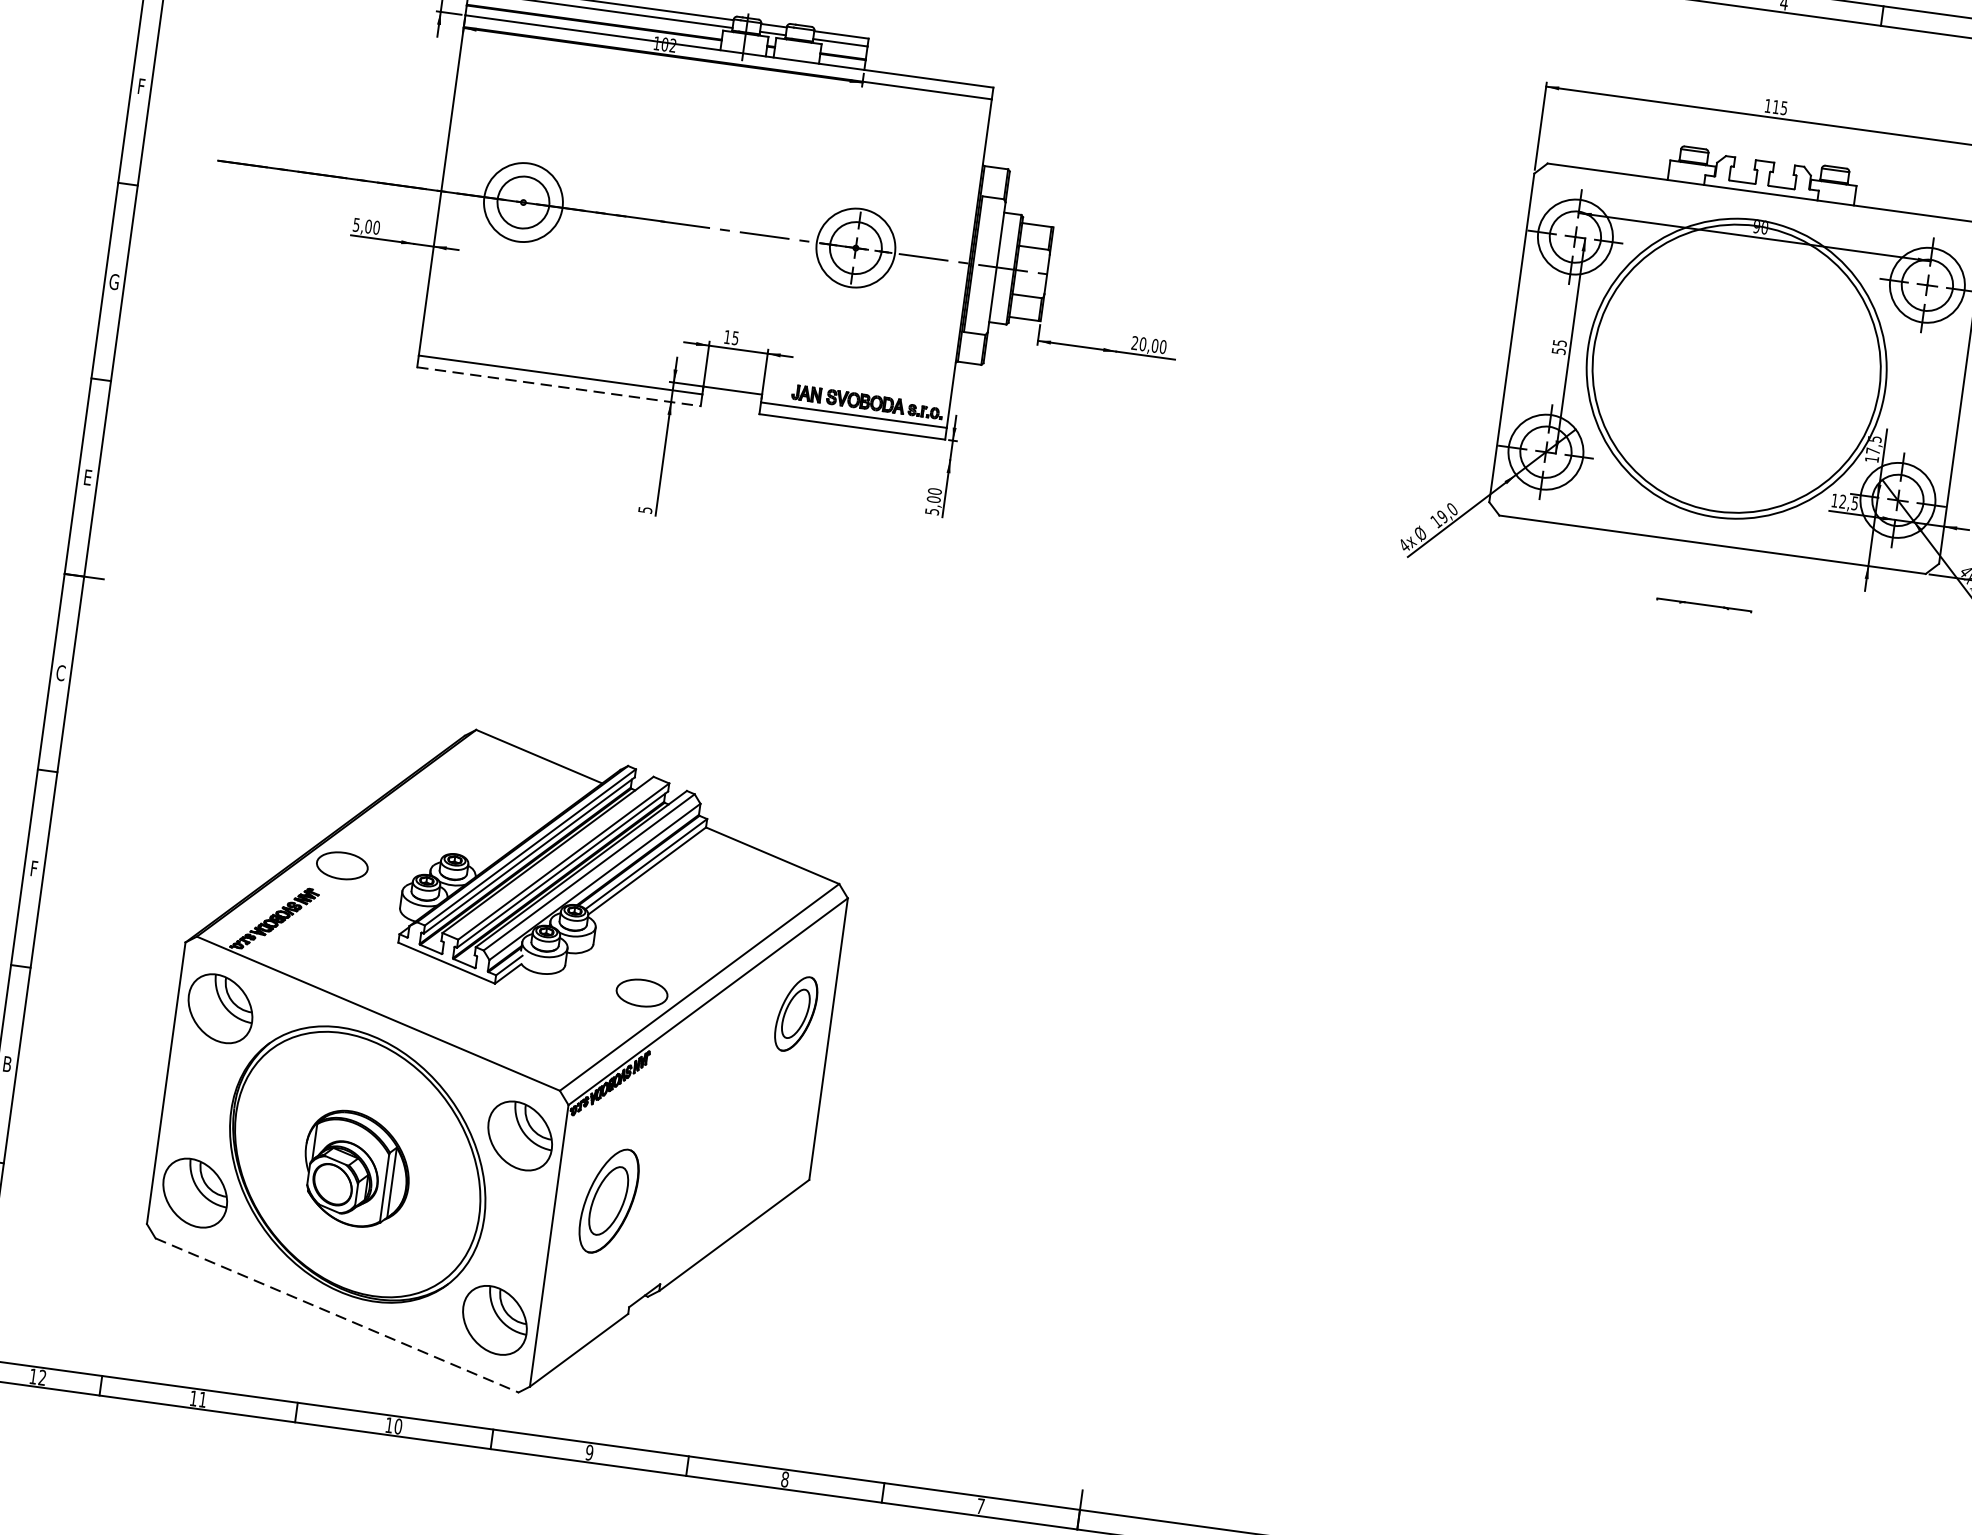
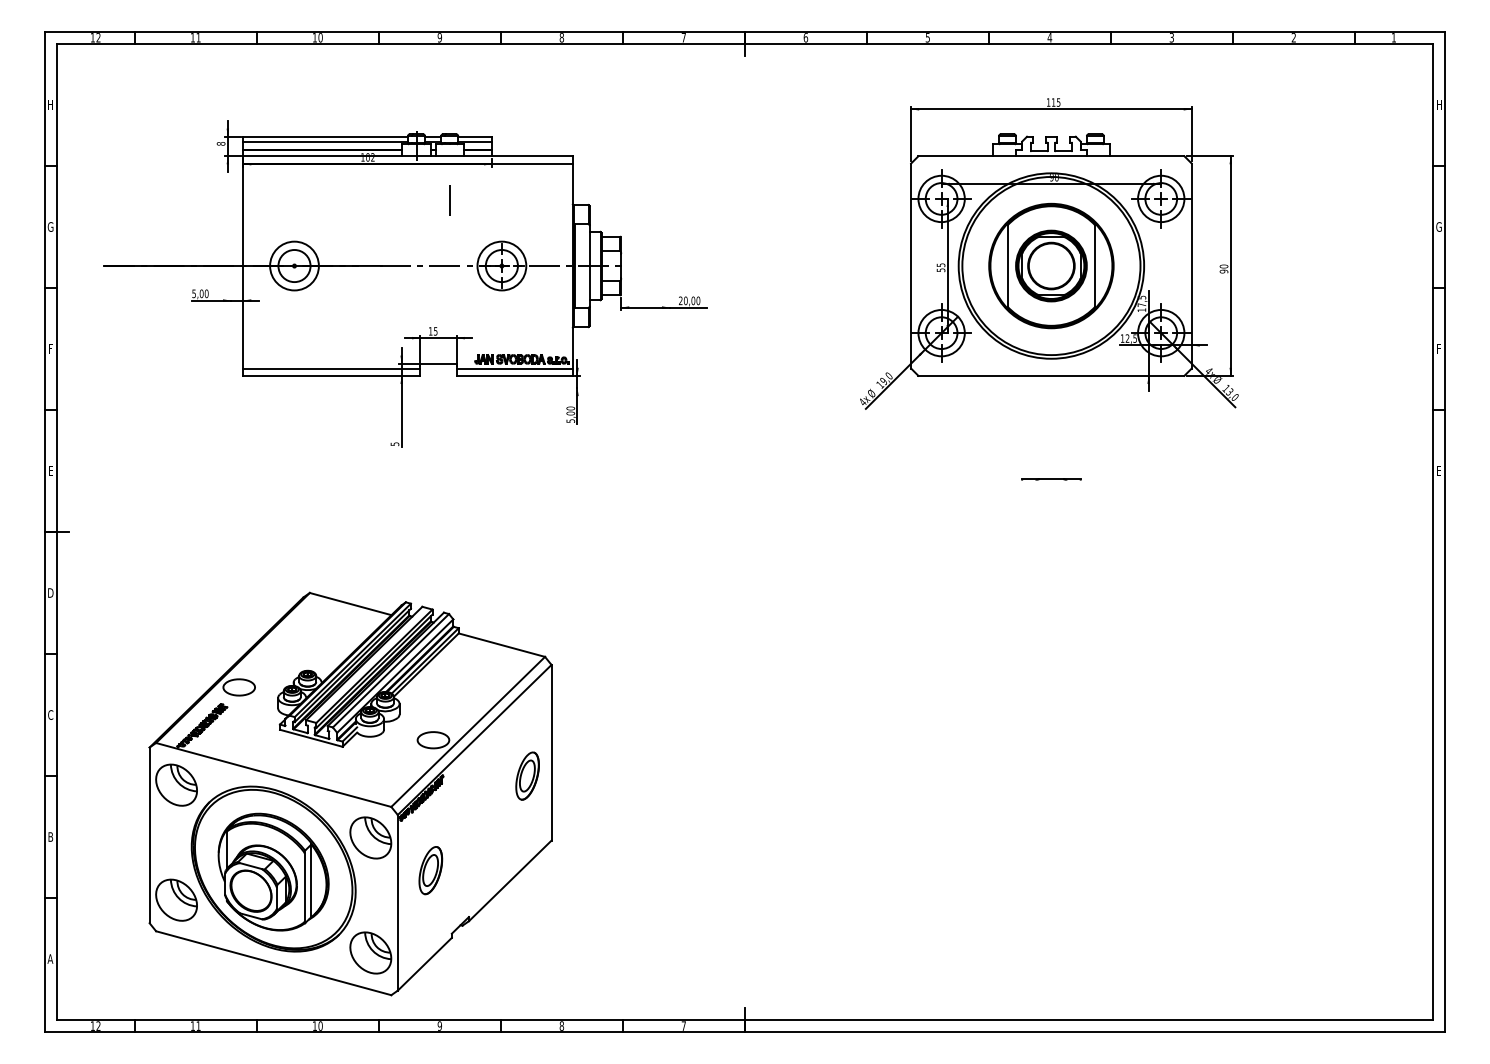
text: (141, 85) -> (50, 226), F -> G
line: (786, 131) -> (449, 200), added
text: (114, 281) -> (50, 348), G -> F
part: (1736, 367) -> (1051, 265), added
line: (560, 386) -> (332, 375), dashed -> solid
line: (1704, 605) -> (1051, 479), moved
text: (60, 672) -> (50, 592), C -> D
text: (33, 867) -> (50, 714), F -> C
part: (796, 1012) -> (527, 775), moved
part: (356, 1168) -> (273, 871), size x1.67
part: (608, 1201) -> (430, 870), size x0.71
line: (336, 1315) -> (273, 963), dashed -> solid

